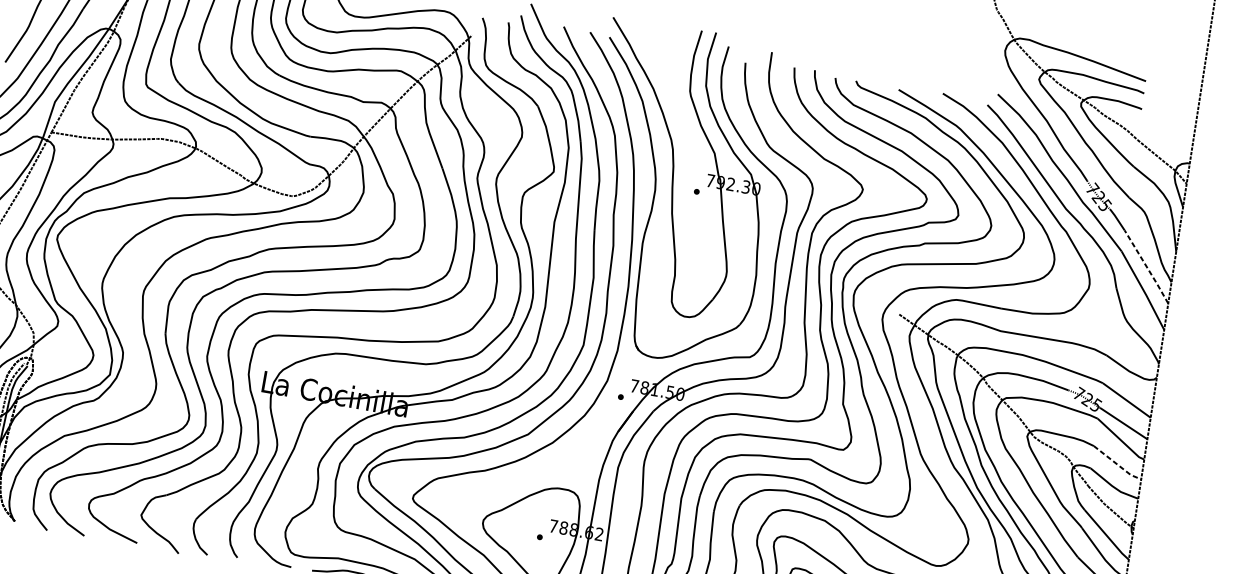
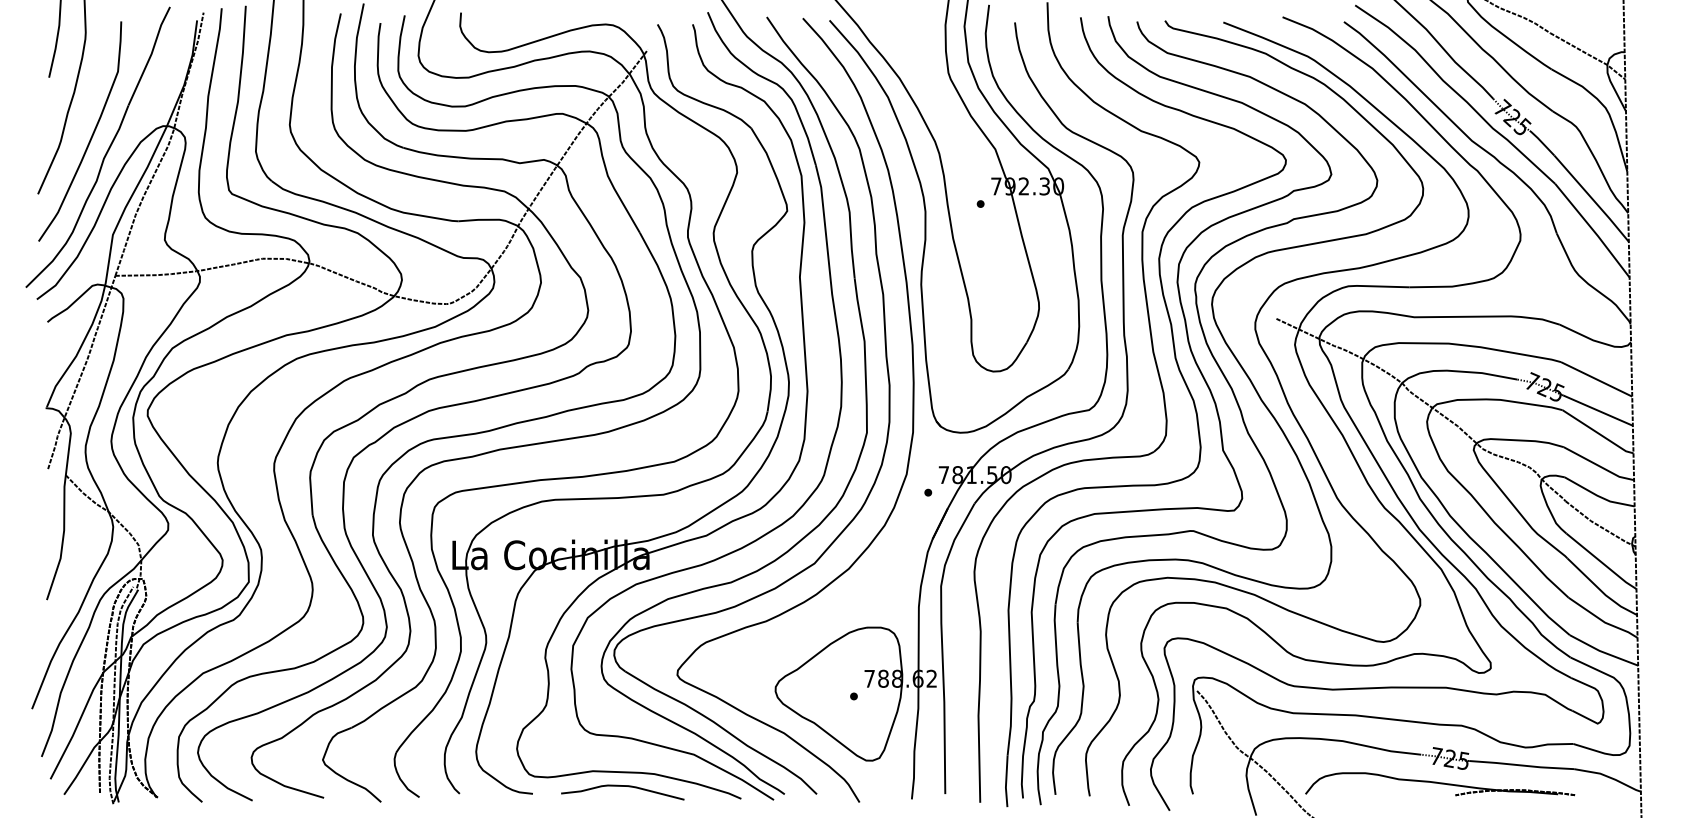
line: (1147, 267) -> (1592, 199), dashed -> solid
line: (1117, 464) -> (1599, 466), dashed -> solid

